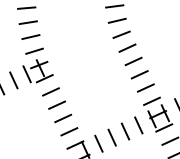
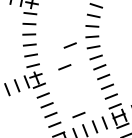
line: (83, 20) -> (69, 45), added
line: (78, 51) -> (64, 67), added
line: (101, 115) -> (78, 114), added

